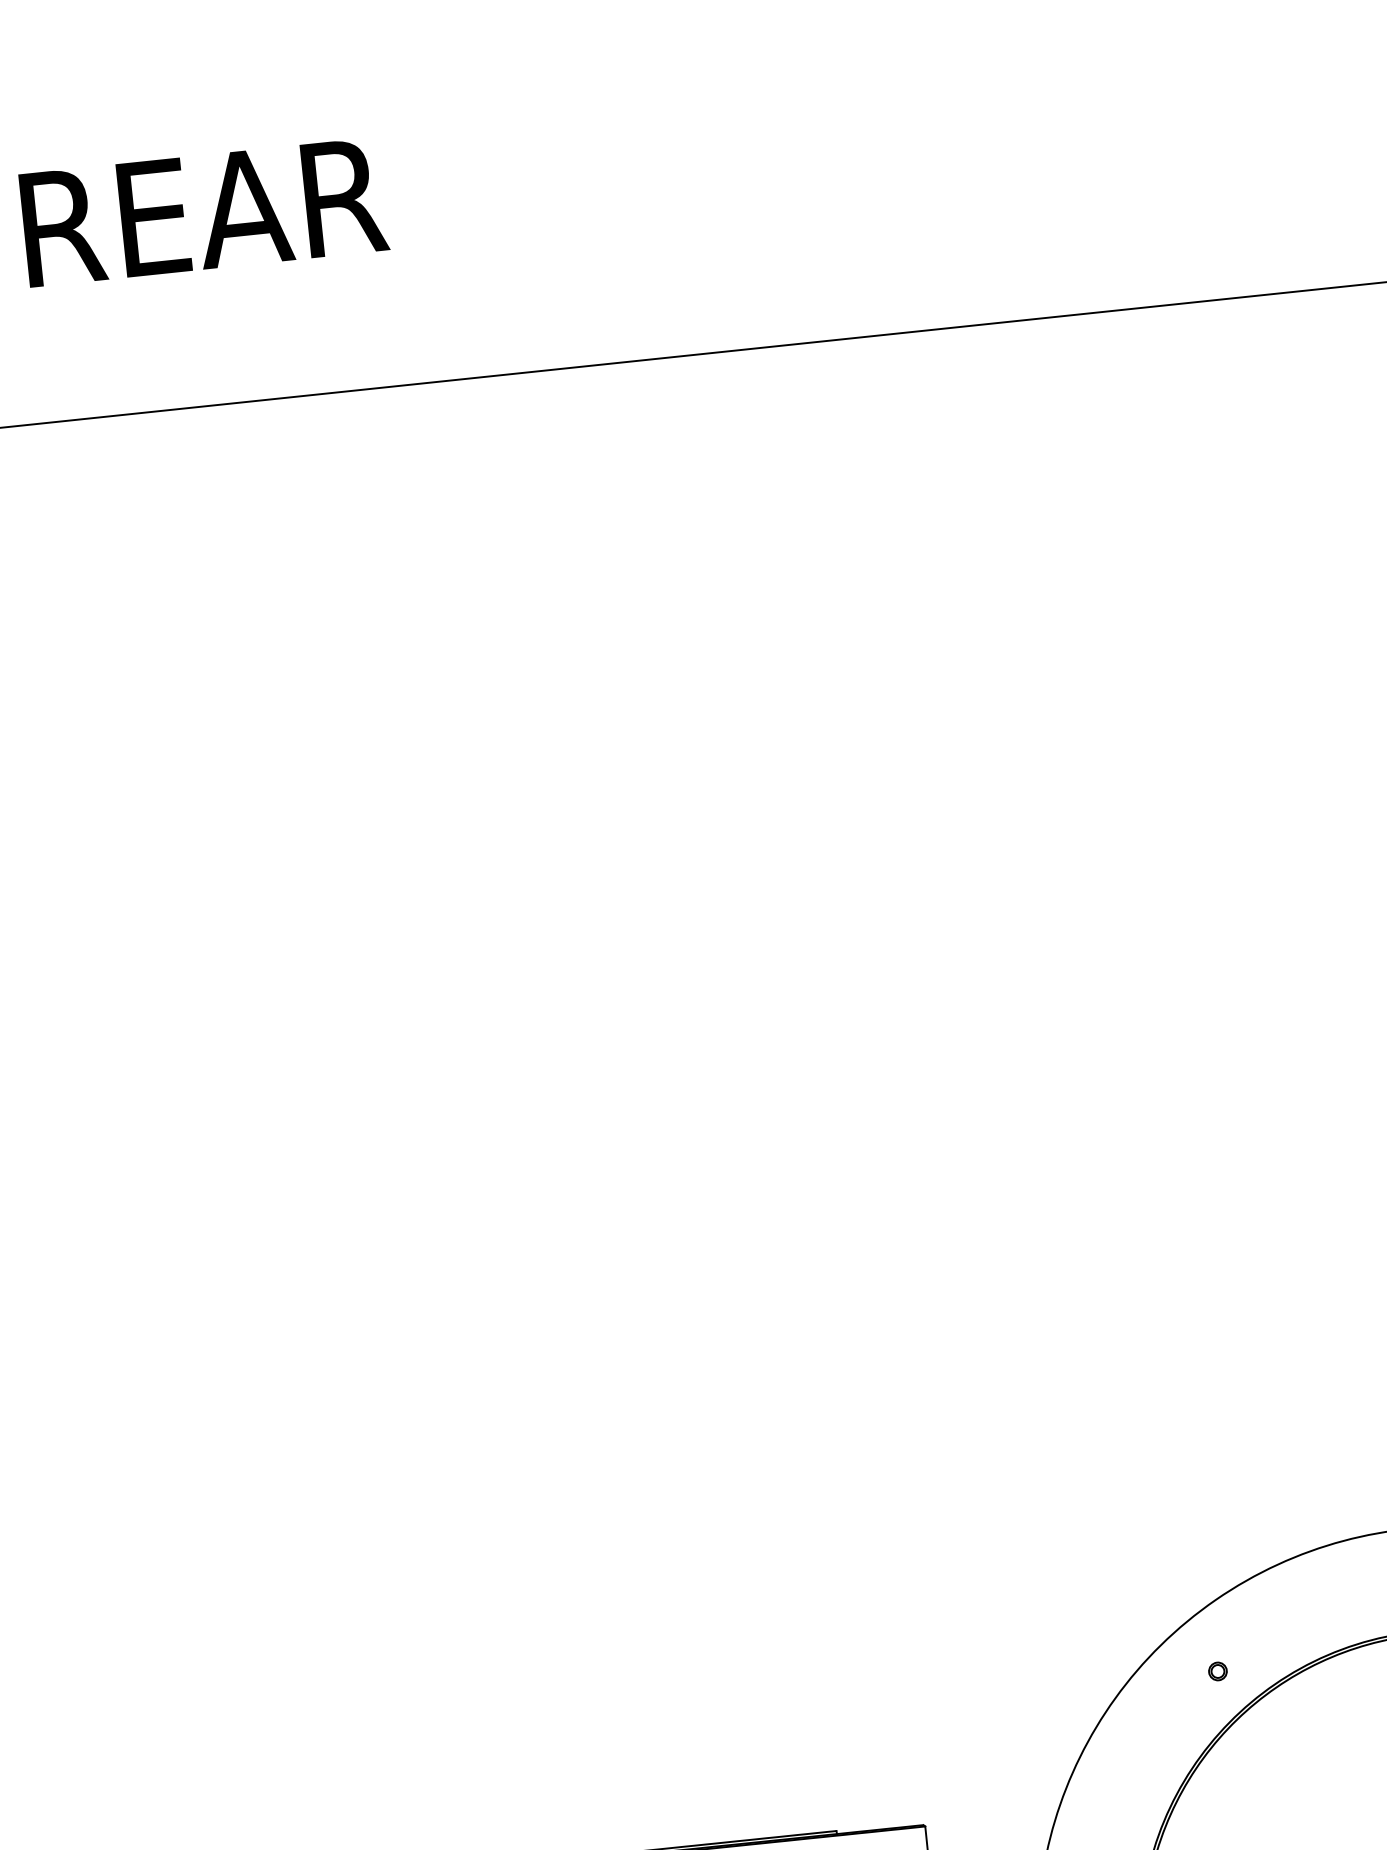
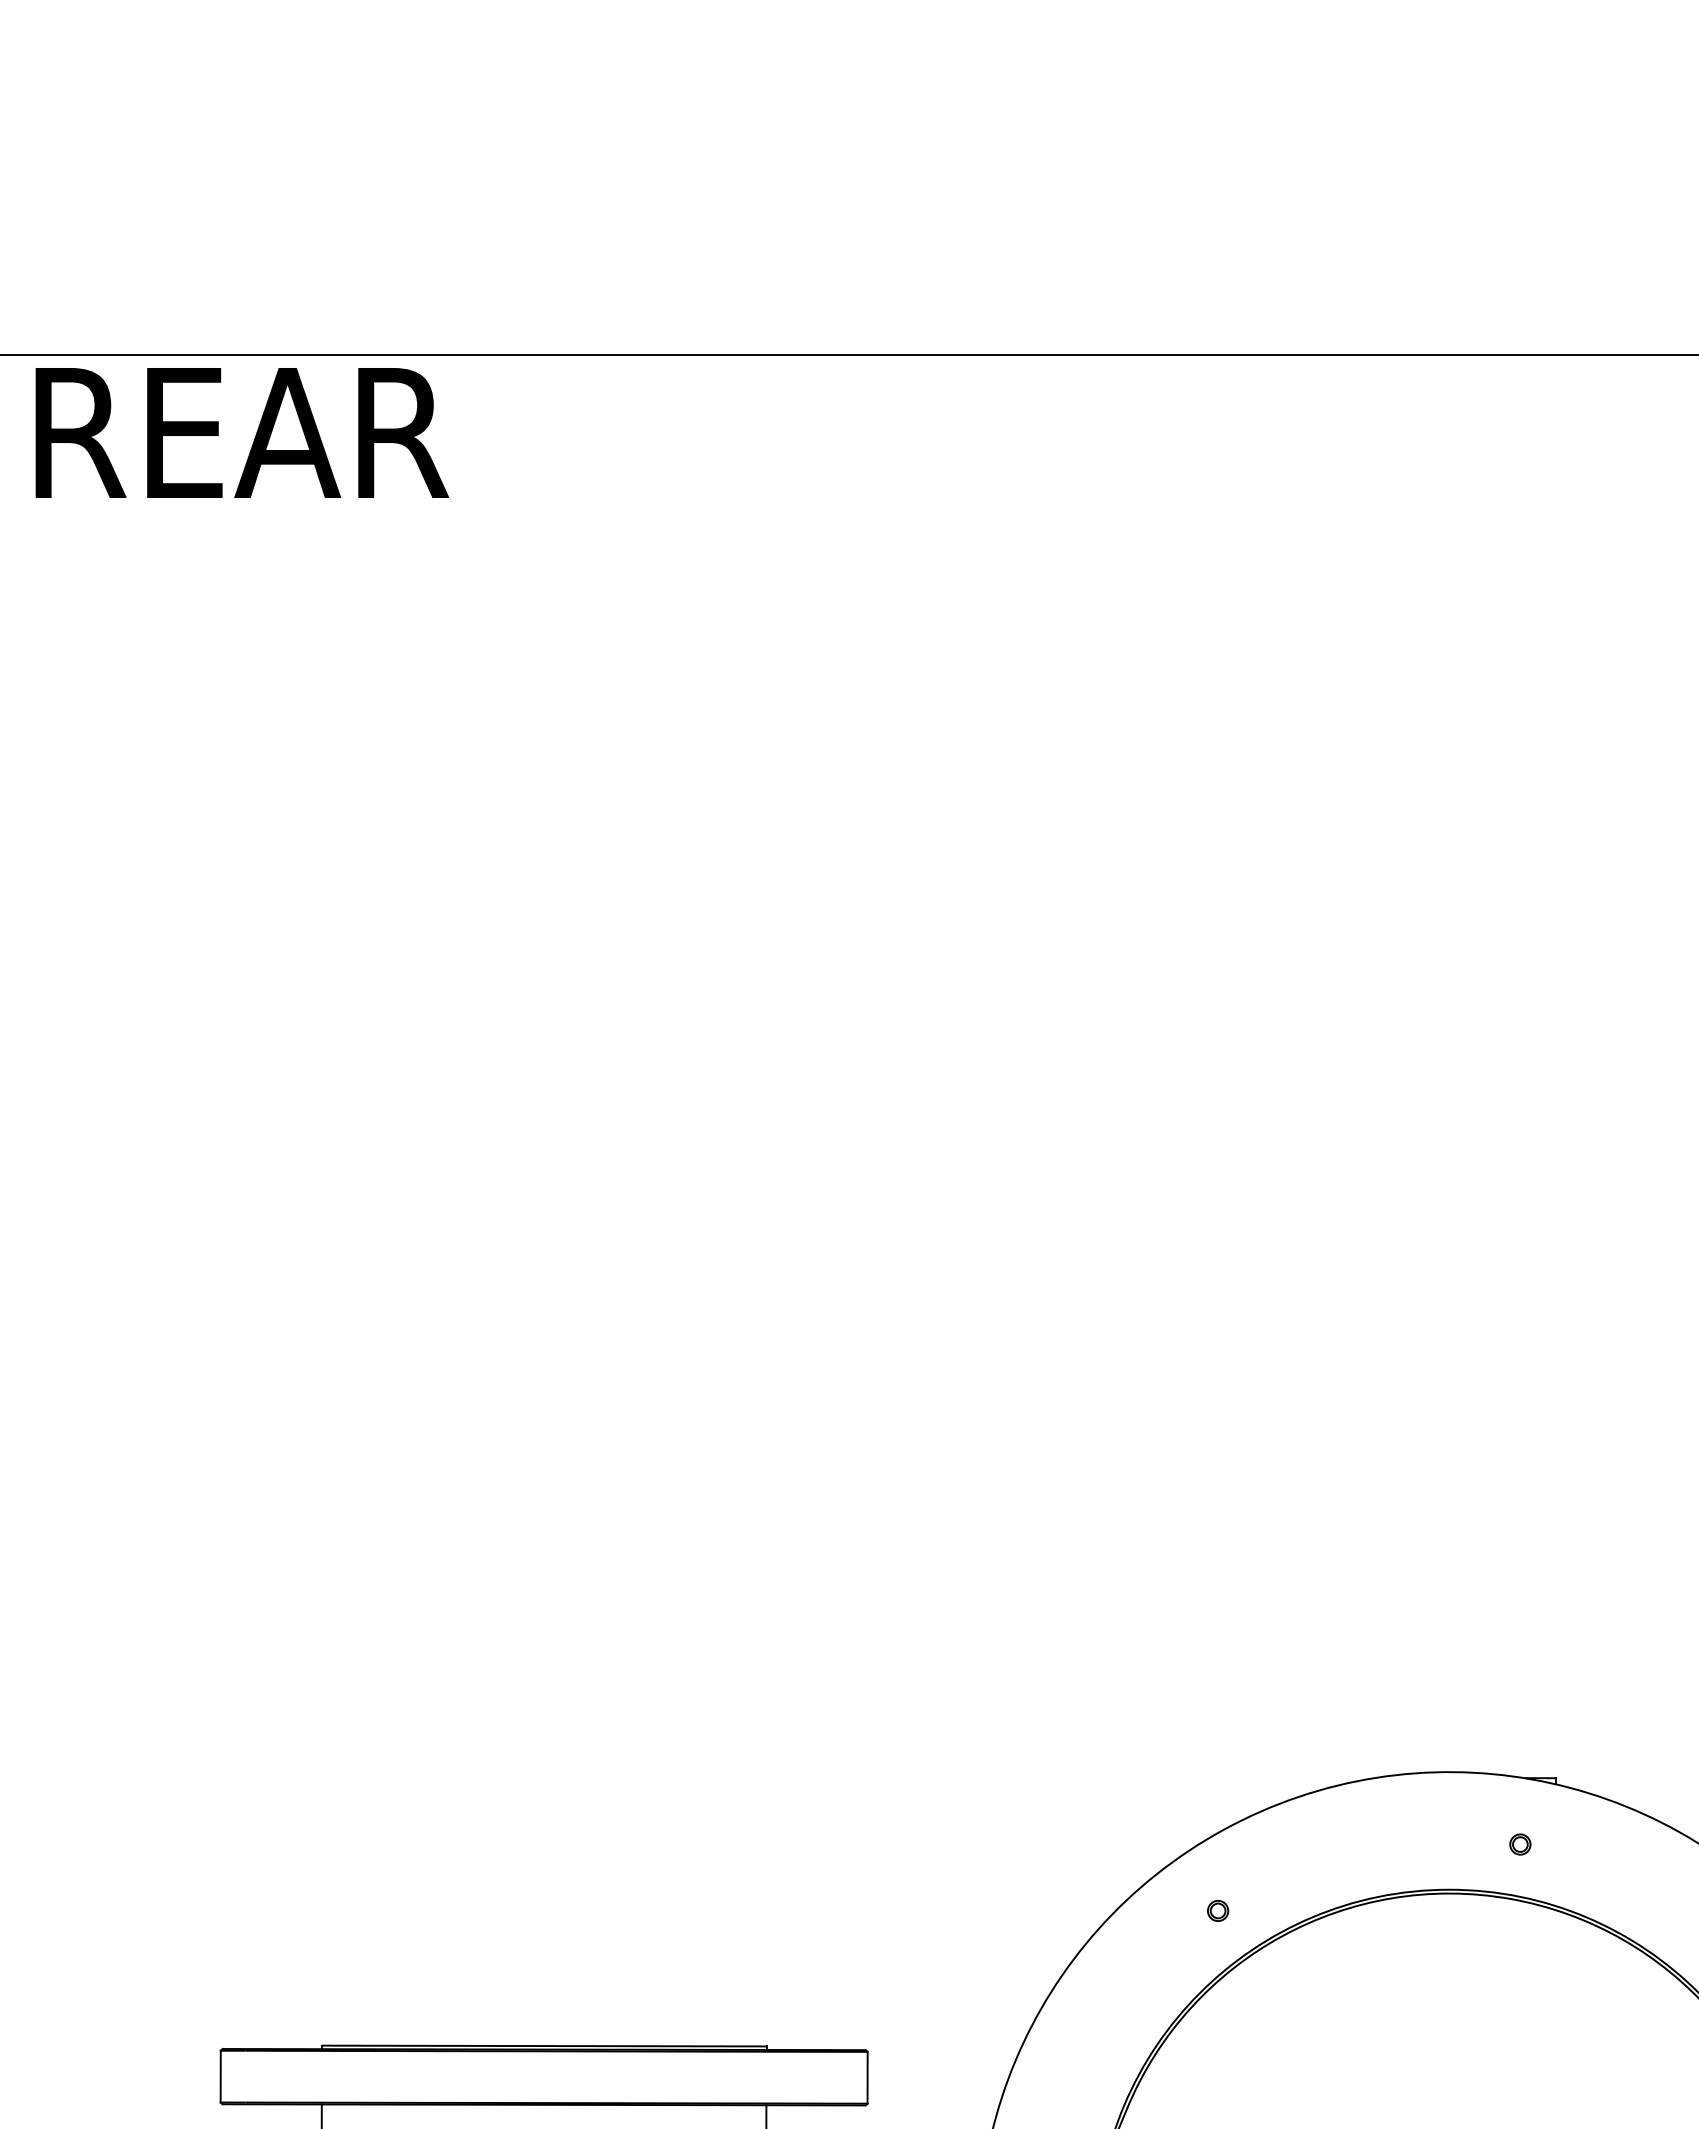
text: (204, 211) -> (242, 432), moved

